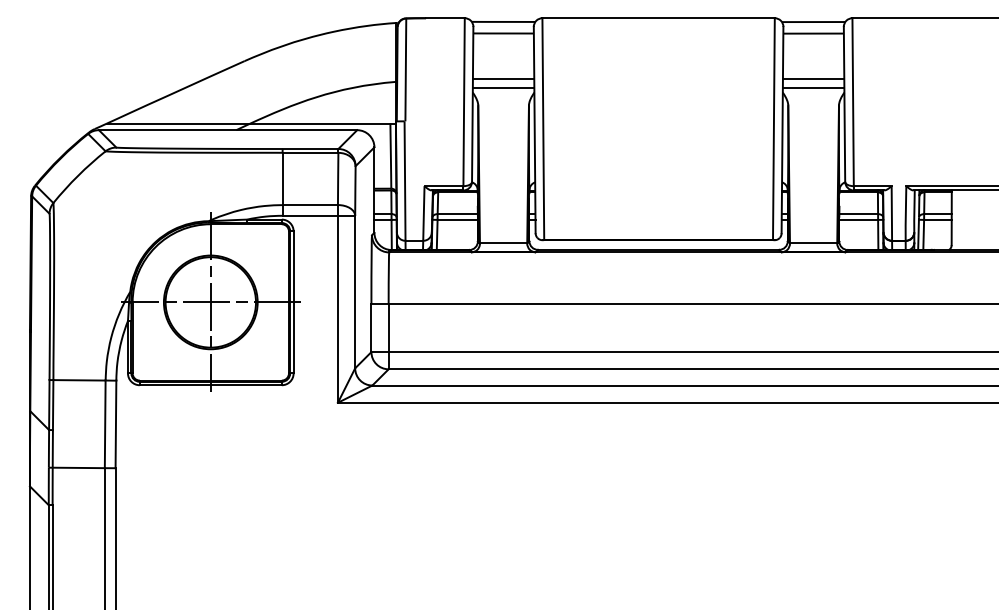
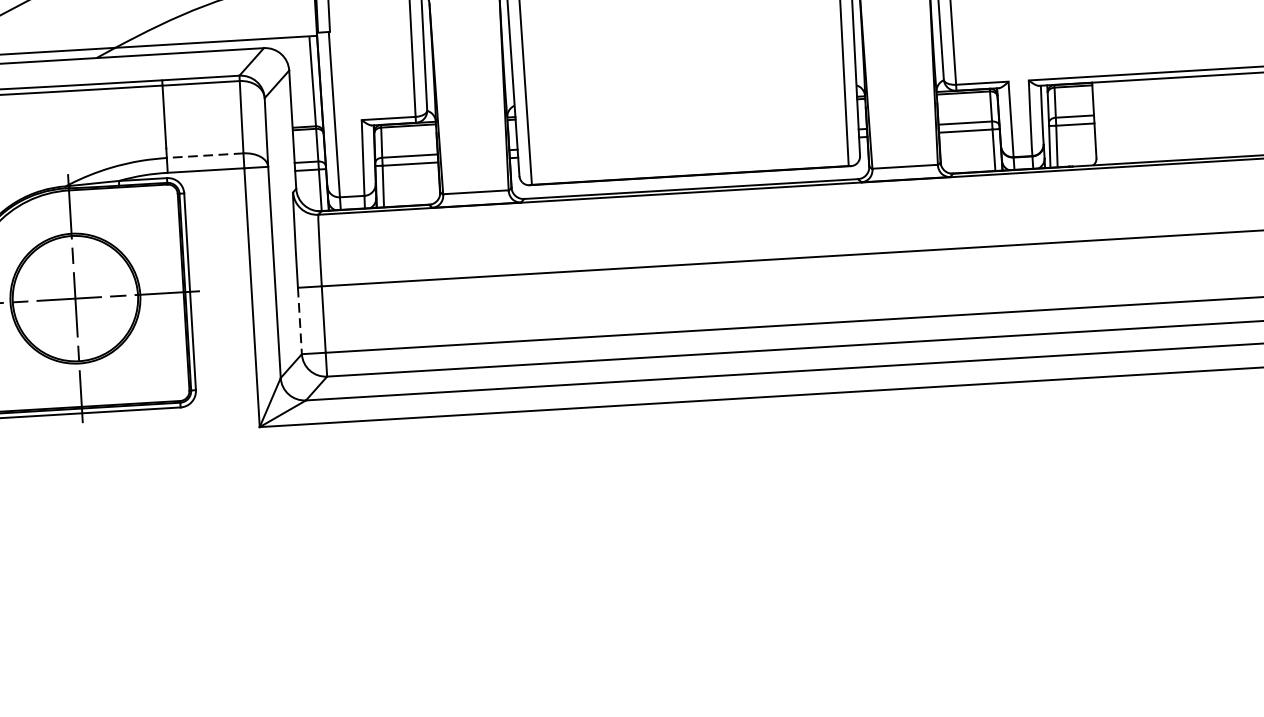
line: (310, 205) -> (205, 156), solid -> dashed
line: (371, 328) -> (300, 321), solid -> dashed

